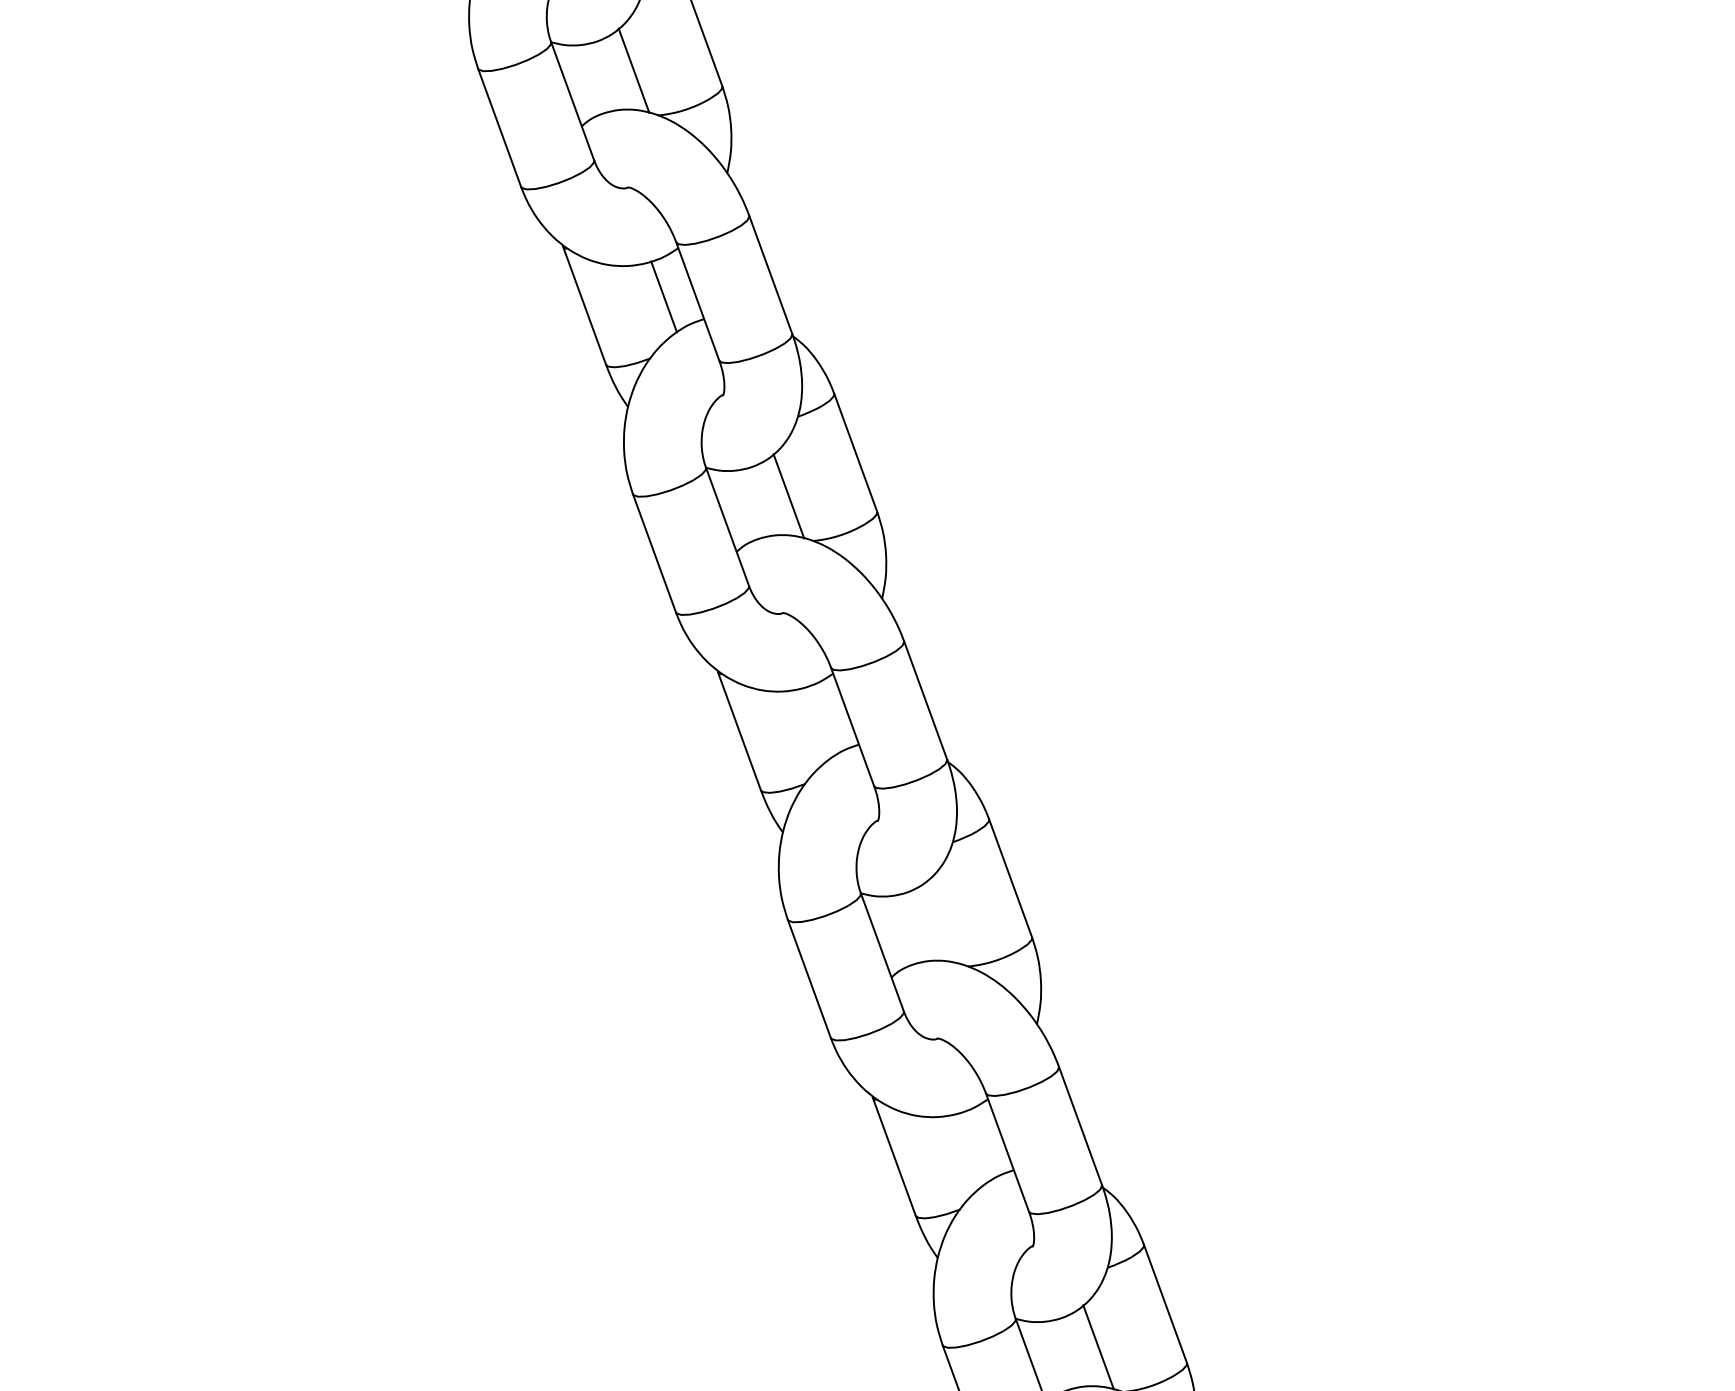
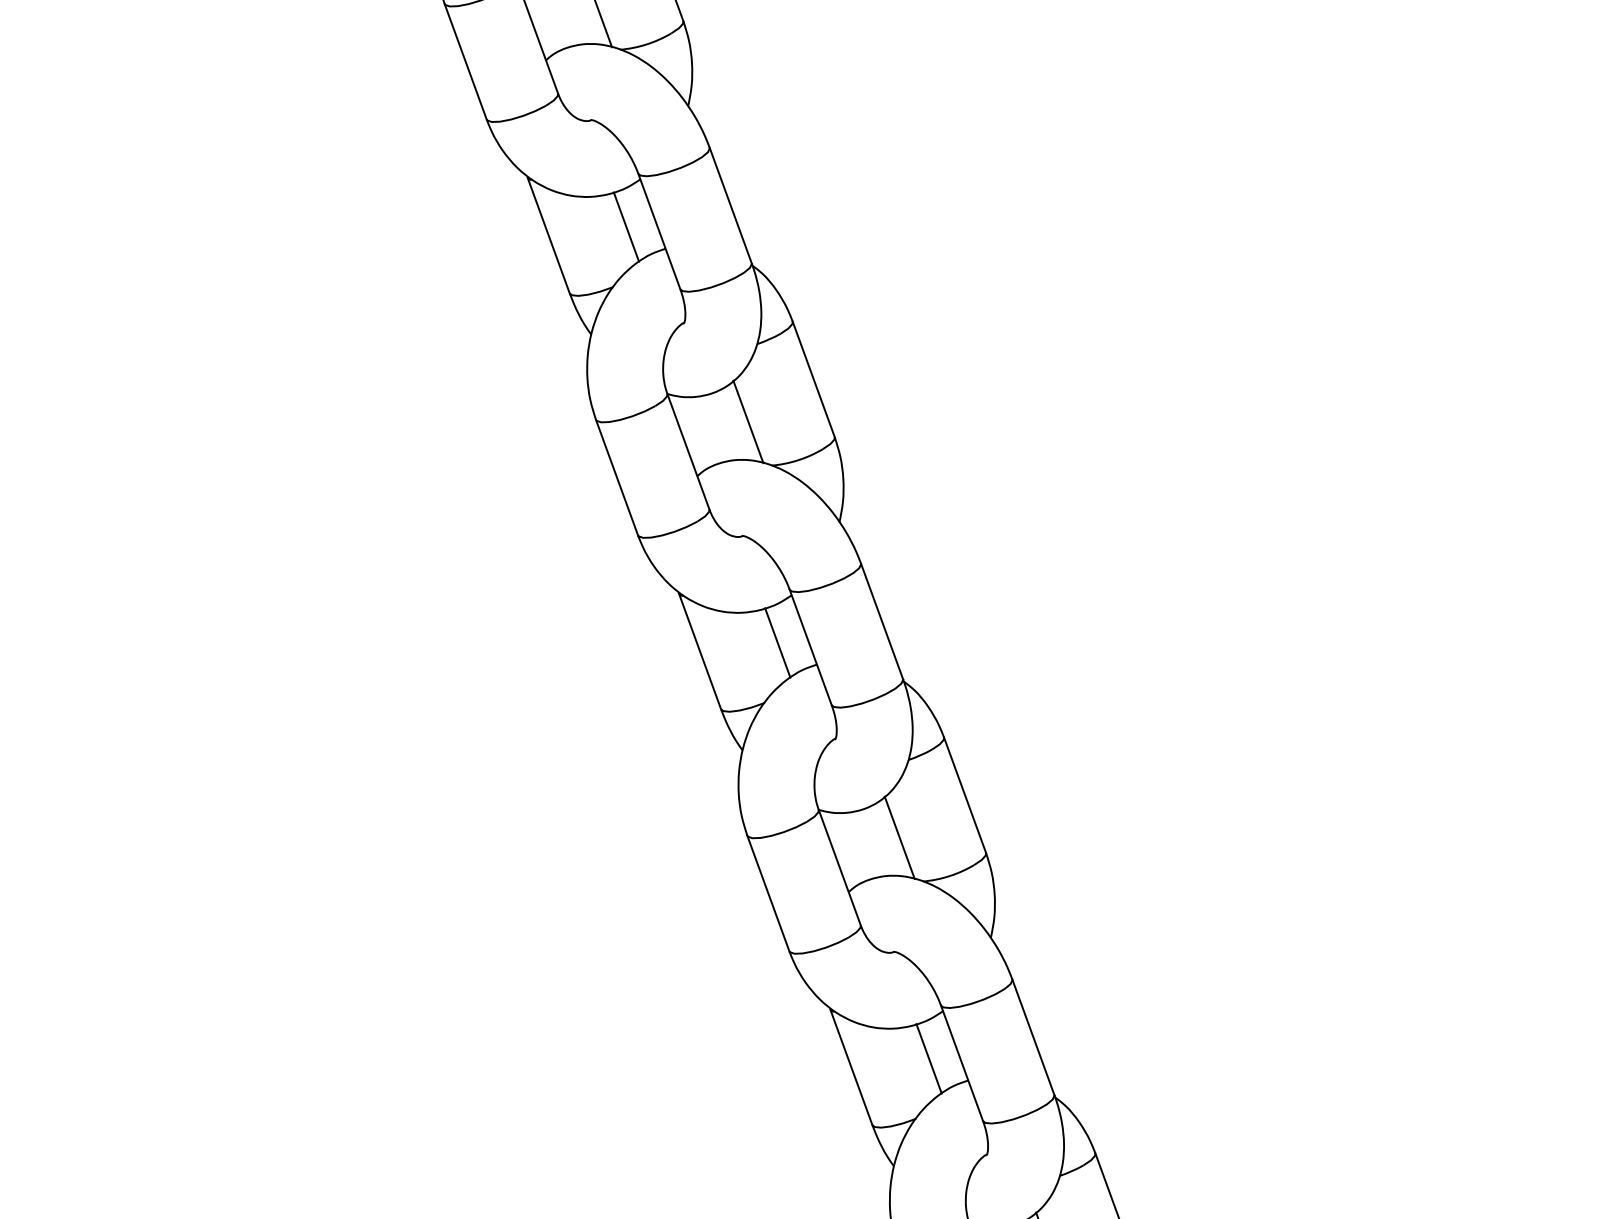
line: (818, 722) -> (777, 642), added
line: (943, 921) -> (899, 837), added
line: (973, 1147) -> (928, 1058), added

